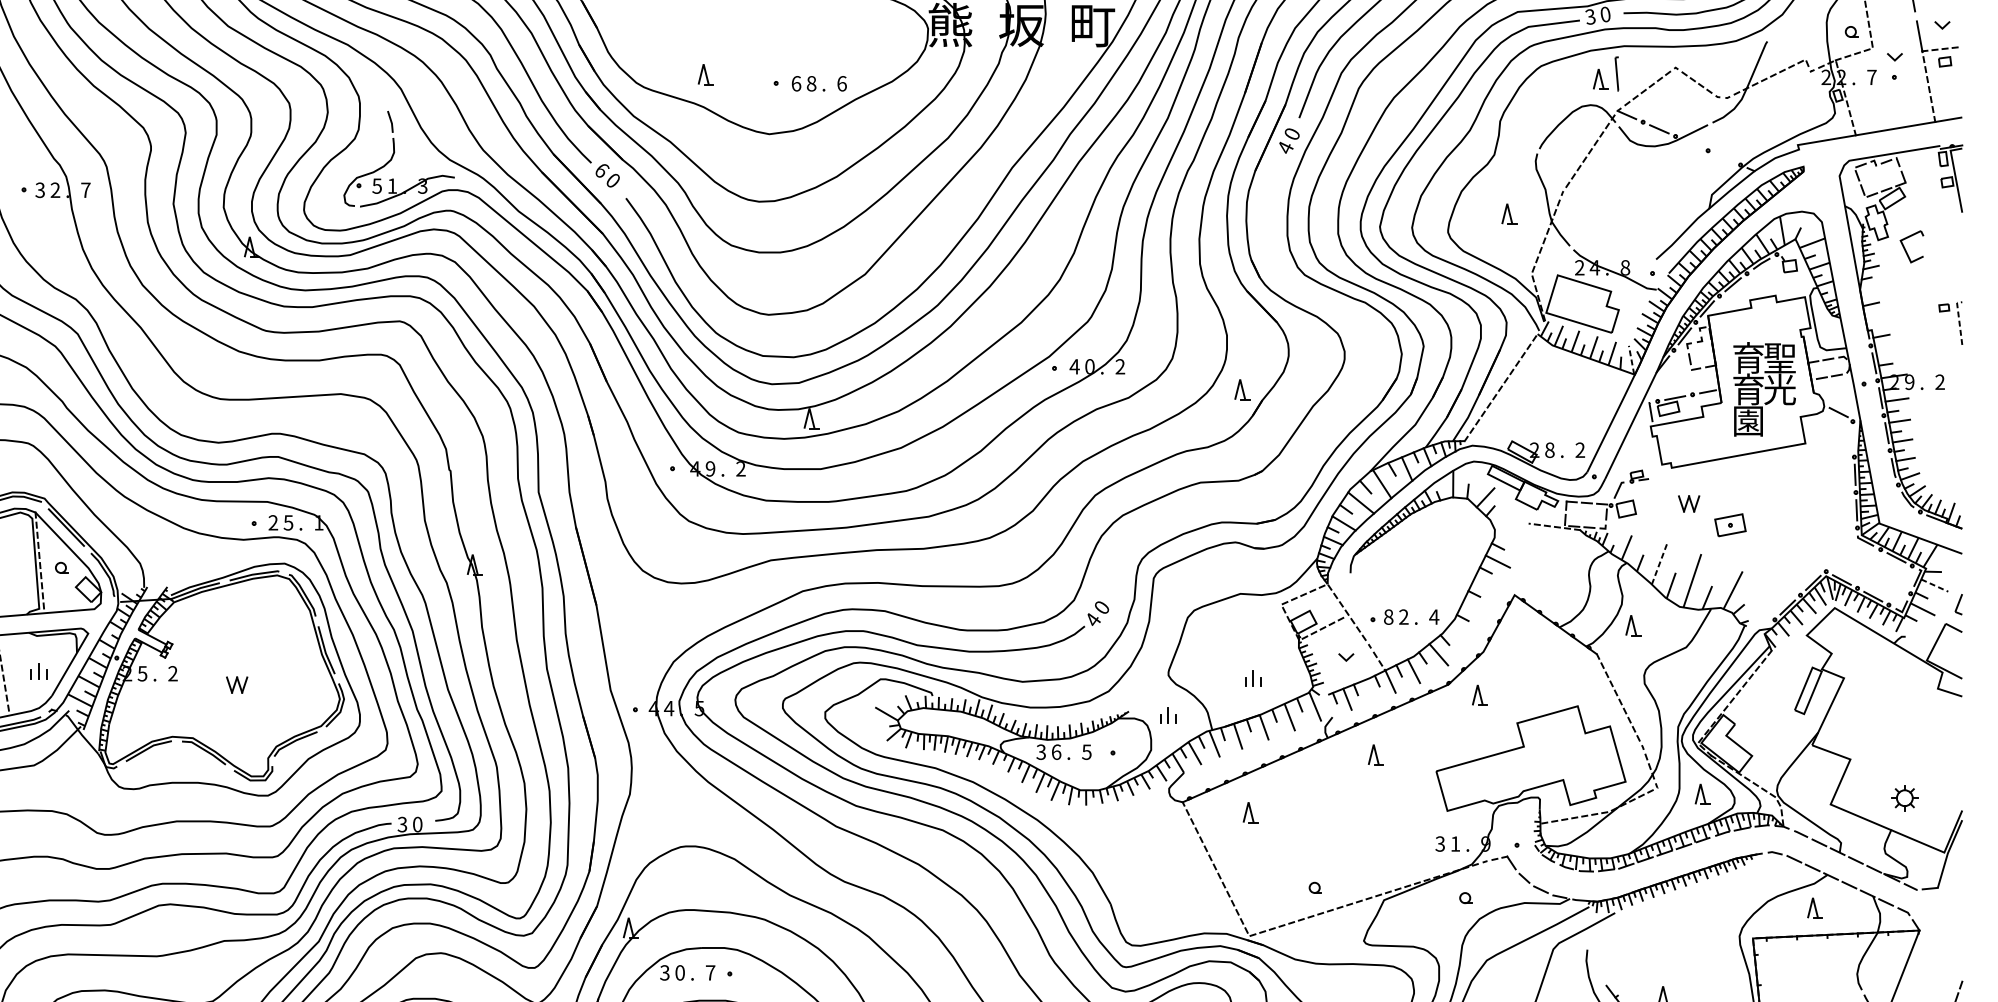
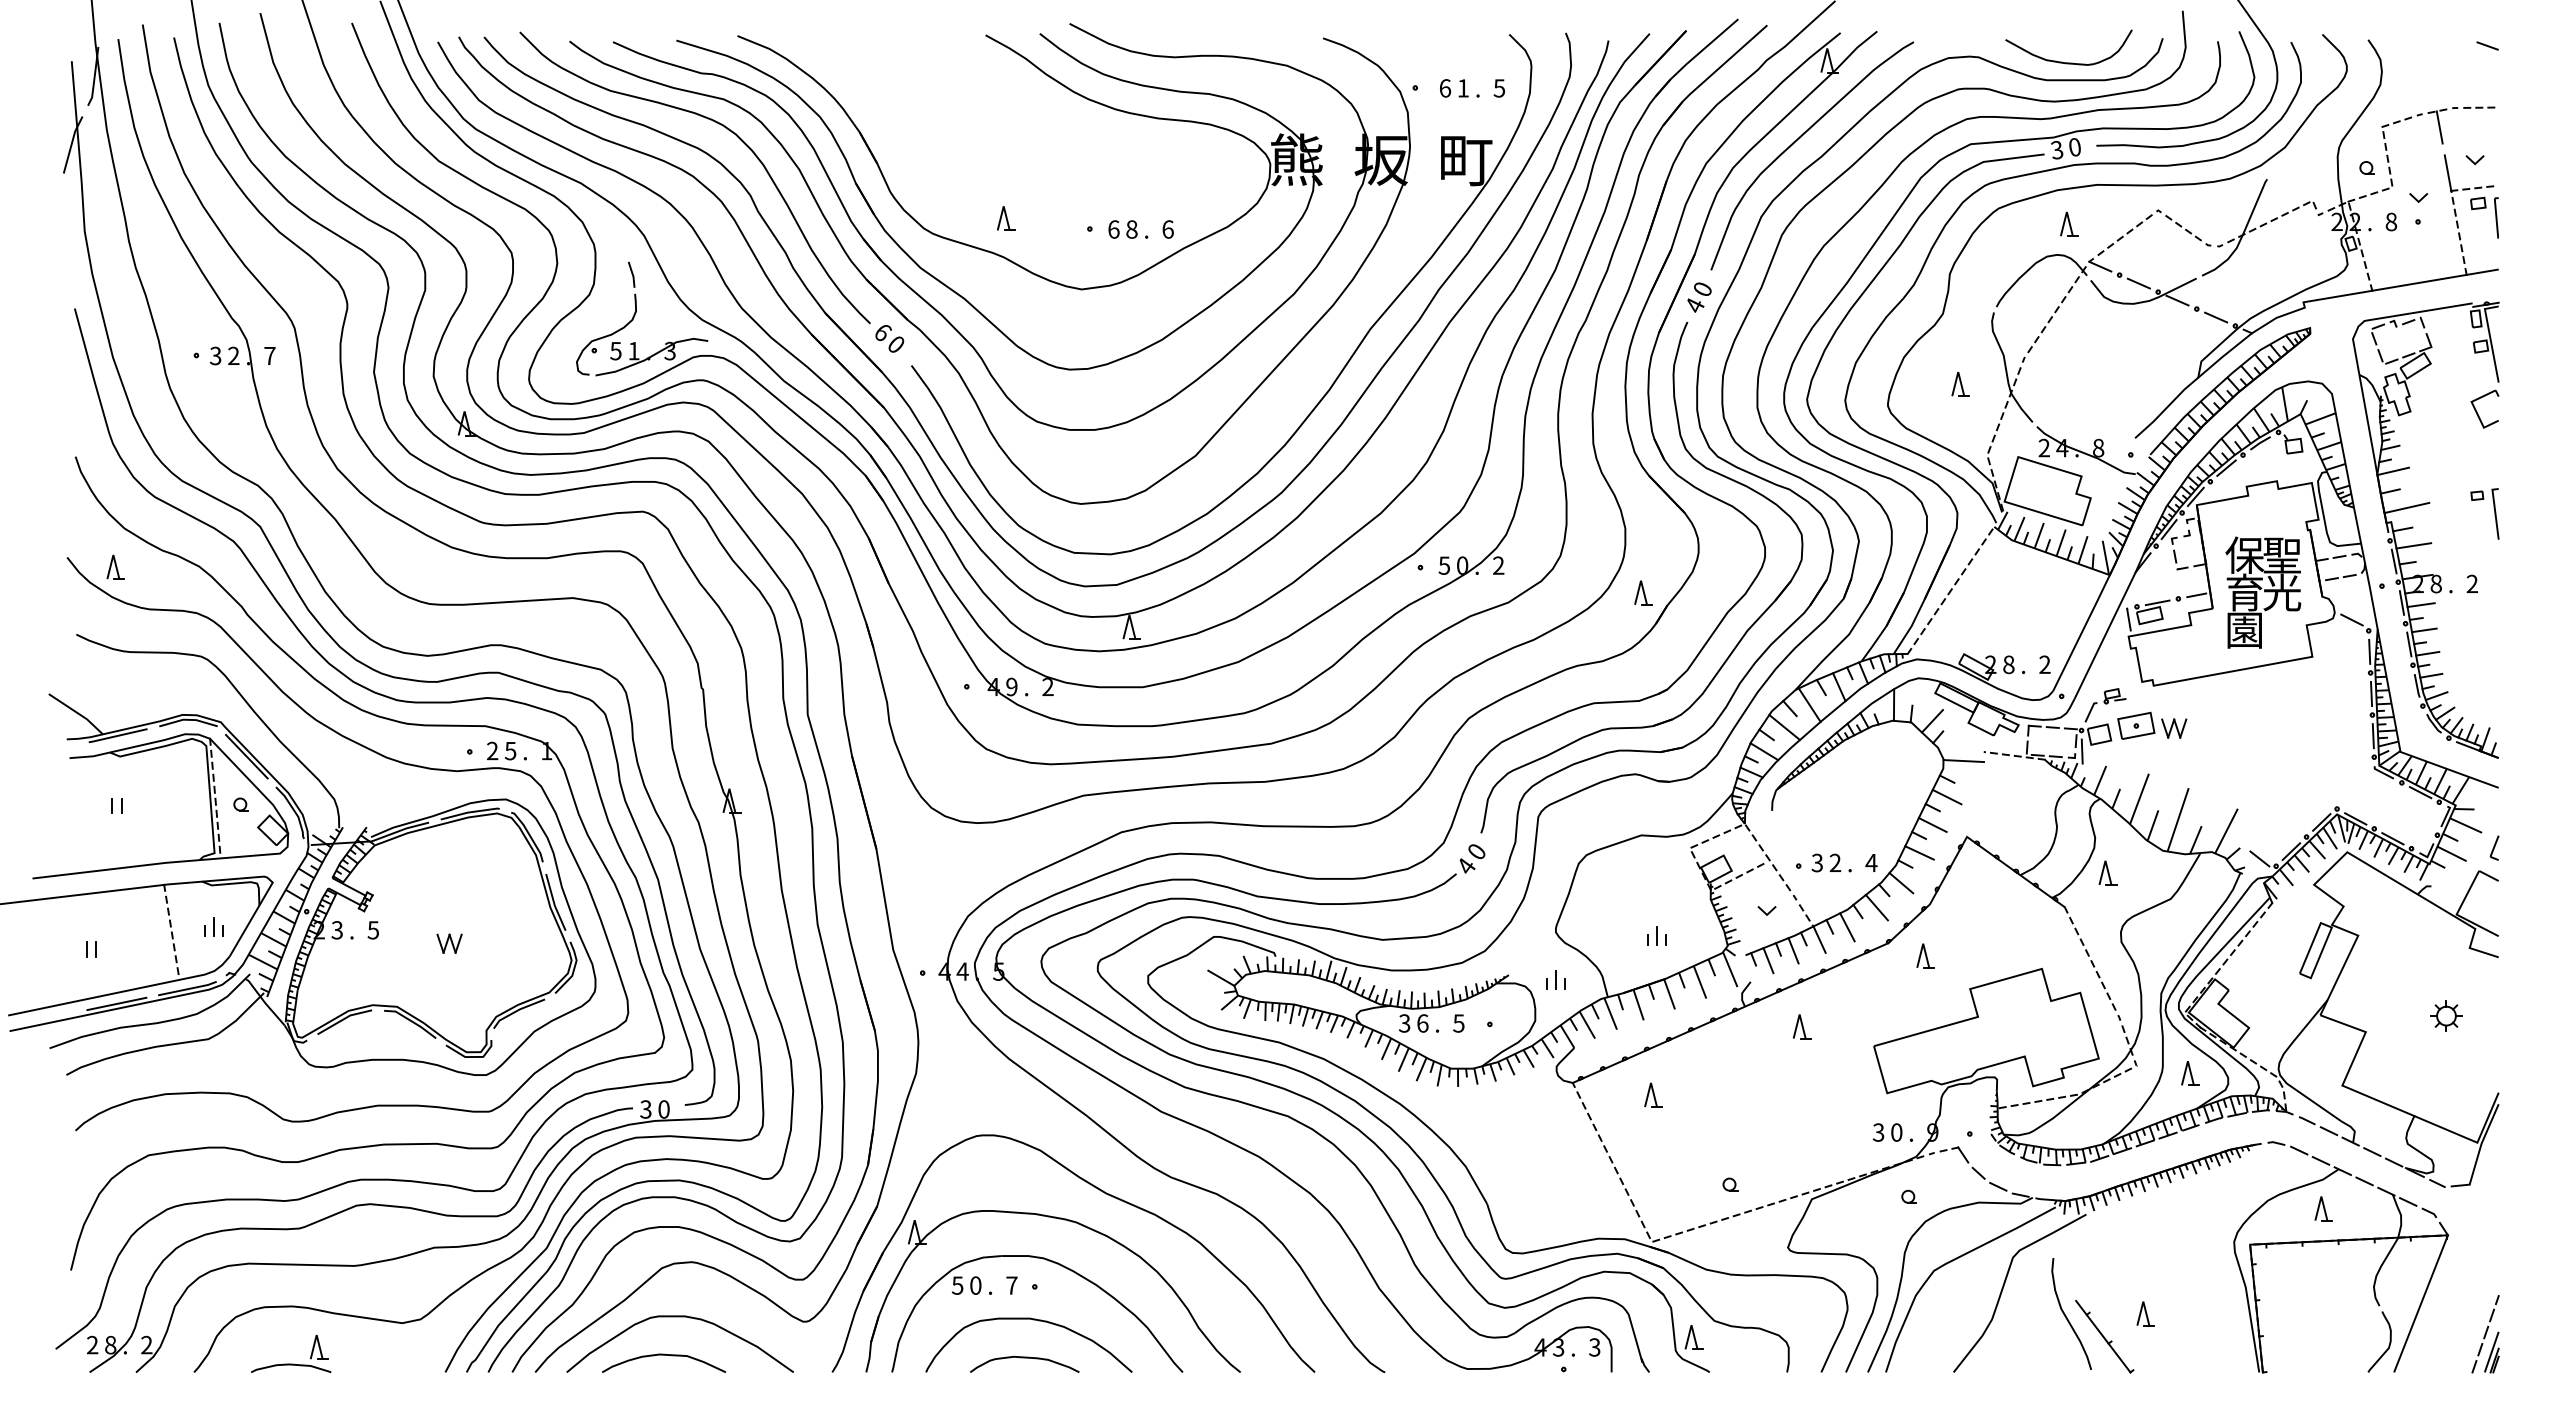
part: (1616, 73) -> (2496, 217), moved
text: (1872, 77) -> (2391, 221), 7 -> 8
line: (1691, 143) -> (2177, 300), added
line: (1724, 157) -> (2216, 317), added
part: (1905, 248) -> (2477, 411), moved
line: (1873, 287) -> (2393, 471), added
line: (1884, 317) -> (2406, 507), added
line: (1959, 320) -> (2495, 510), dashed -> solid
line: (1890, 349) -> (2413, 545), added
text: (1748, 357) -> (2244, 554), 育 -> 保
line: (1631, 359) -> (2105, 557), dashed -> solid
text: (1074, 366) -> (1444, 565), 4 -> 5
text: (1909, 381) -> (2435, 583), 9 -> 8
part: (1319, 433) -> (1735, 645), added
line: (1853, 439) -> (2369, 651), added
line: (1611, 523) -> (2081, 751), added
part: (1730, 524) -> (2136, 725), moved
line: (1511, 531) -> (1963, 761), added
line: (1659, 563) -> (2139, 799), dashed -> solid
line: (1485, 584) -> (1932, 824), added
line: (1935, 585) -> (2466, 825), dashed -> solid
line: (1474, 608) -> (1919, 852), added
line: (1760, 613) -> (2259, 858), added
text: (1388, 616) -> (1817, 862), 8 -> 3
line: (1459, 634) -> (1901, 883), added
text: (142, 673) -> (337, 930), 5 -> 3
text: (173, 673) -> (373, 930), 2 -> 5
line: (1368, 690) -> (1793, 950), added
part: (1904, 797) -> (2446, 1015), moved
text: (1455, 843) -> (1896, 1132), 1 -> 0
text: (664, 972) -> (957, 1285), 3 -> 5

